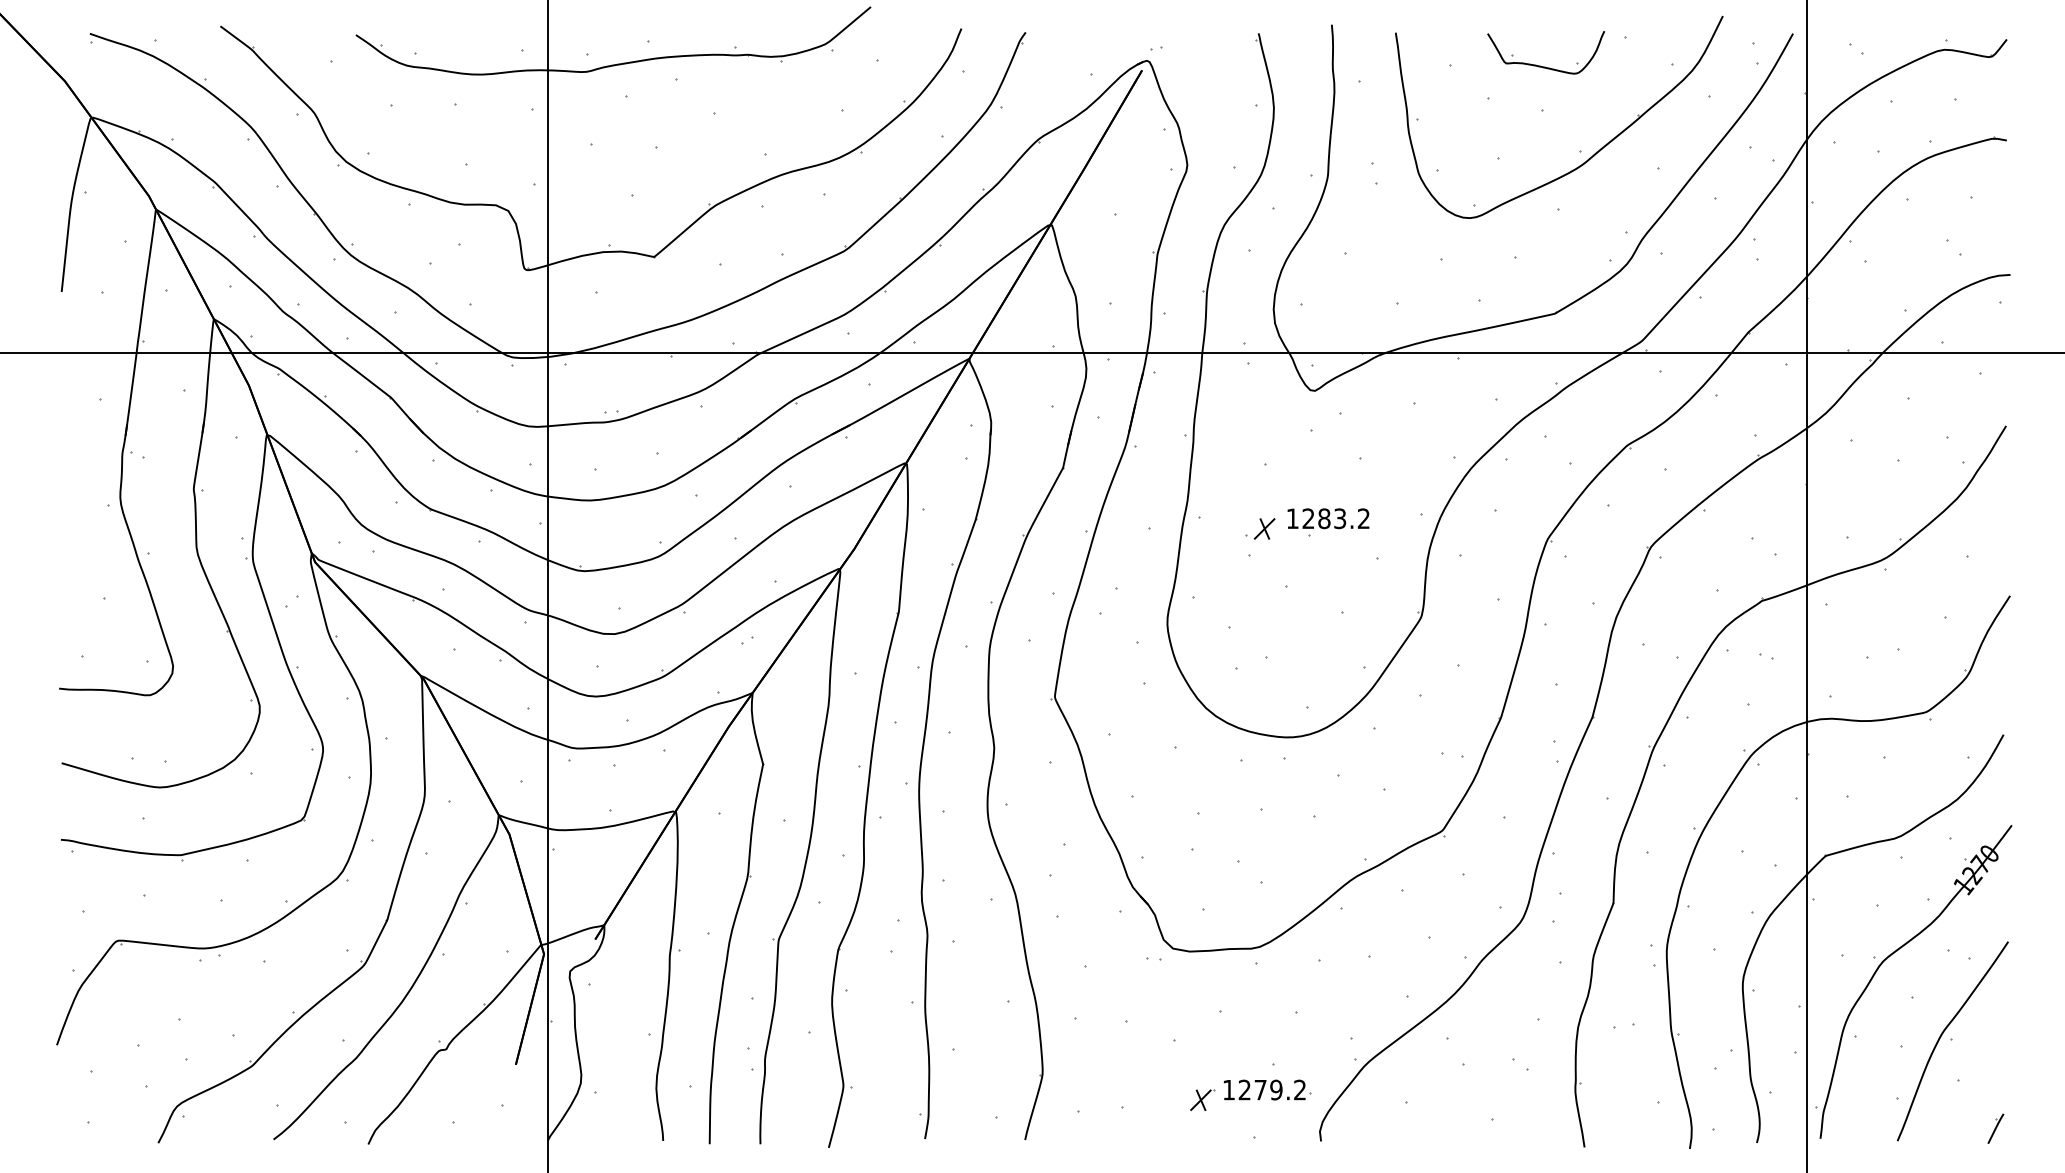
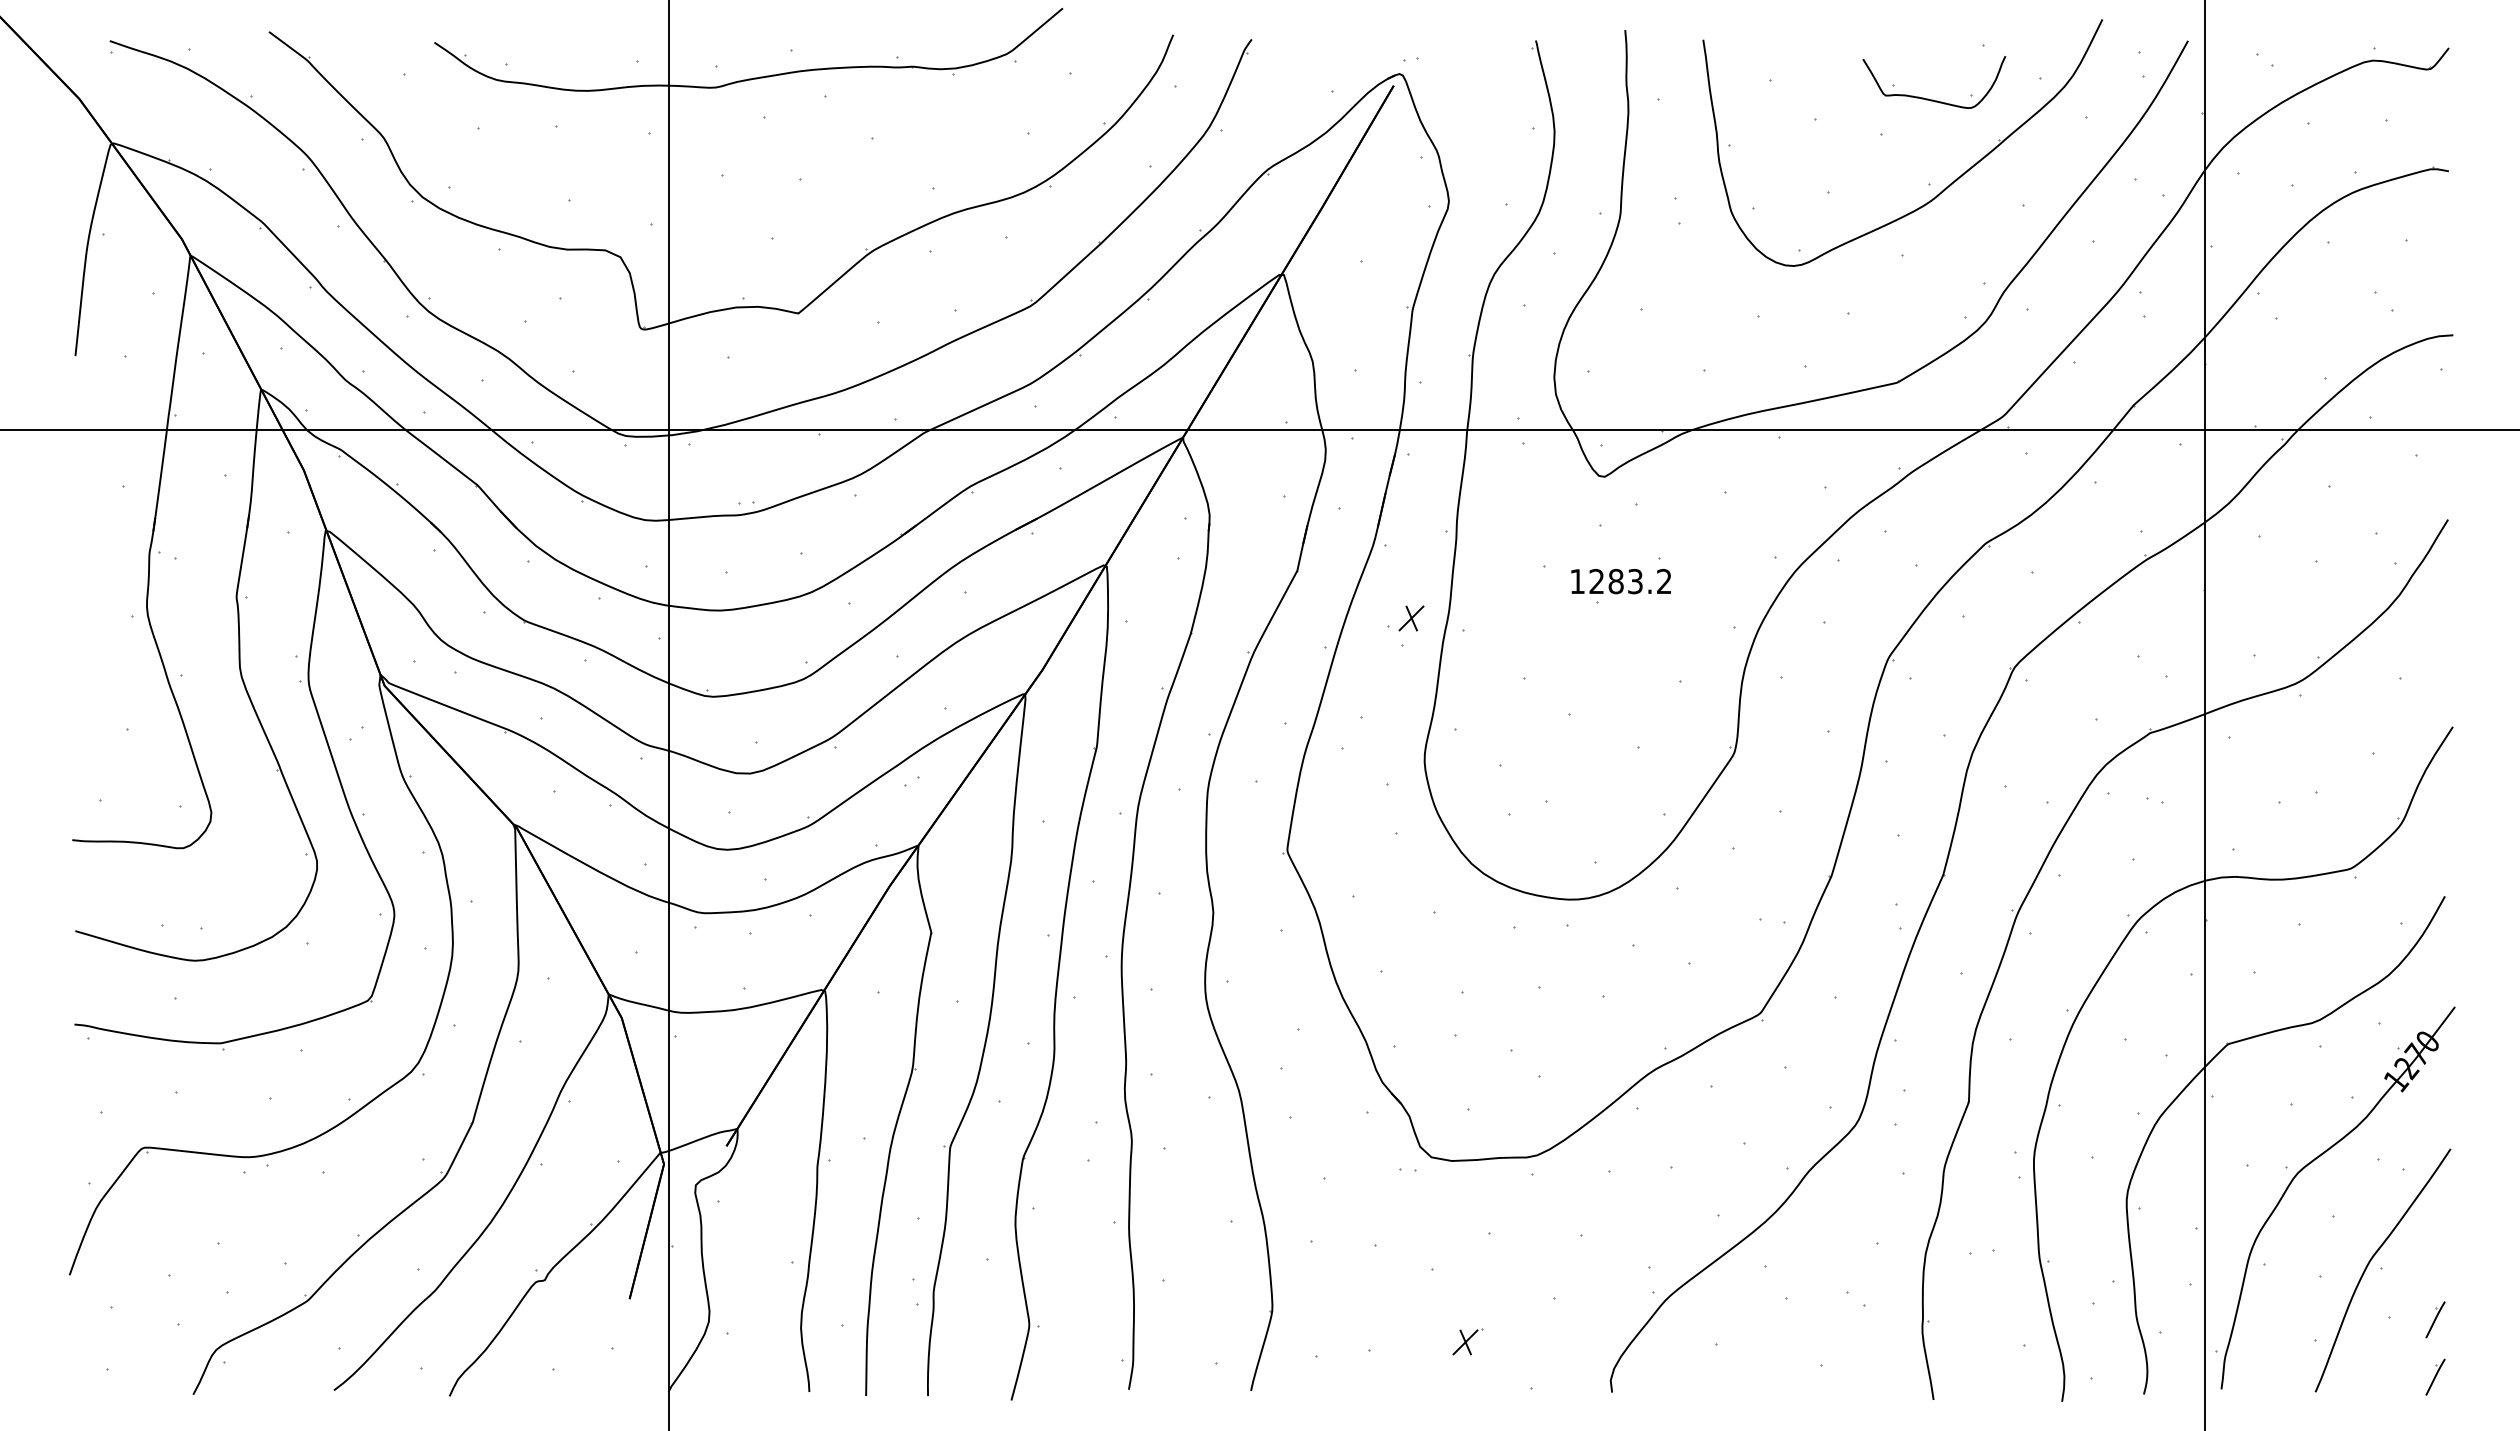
part: (1545, 66) -> (1933, 99), moved
part: (1328, 522) -> (1621, 586), moved
part: (1260, 528) -> (1406, 617), moved
part: (1995, 1081) -> (2435, 1319), added
part: (1267, 1089) -> (1546, 1329), removed

